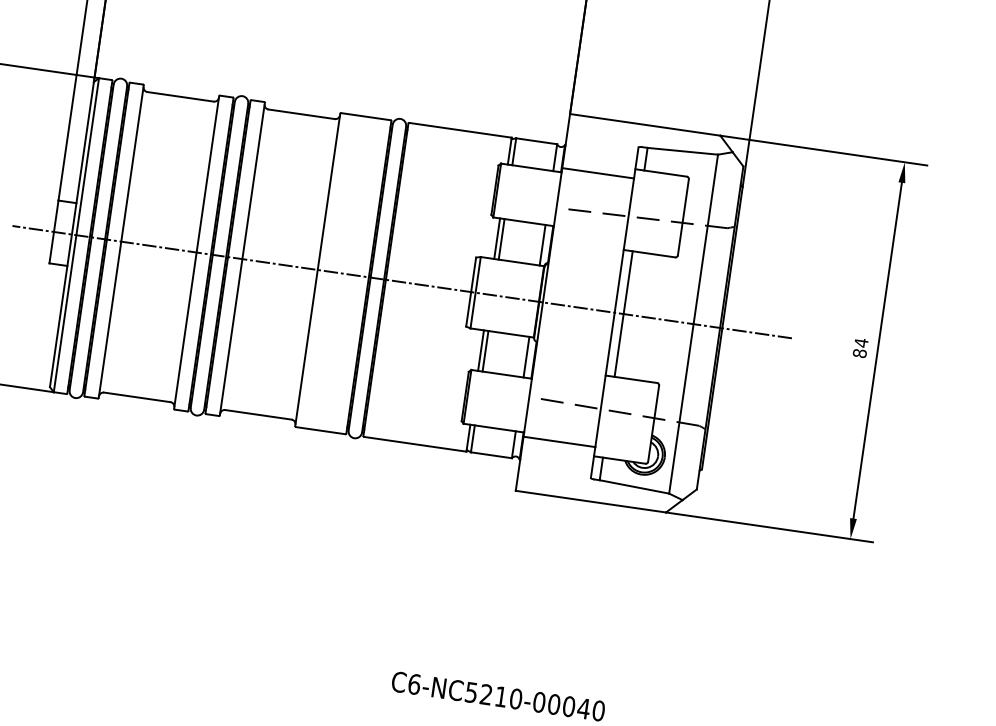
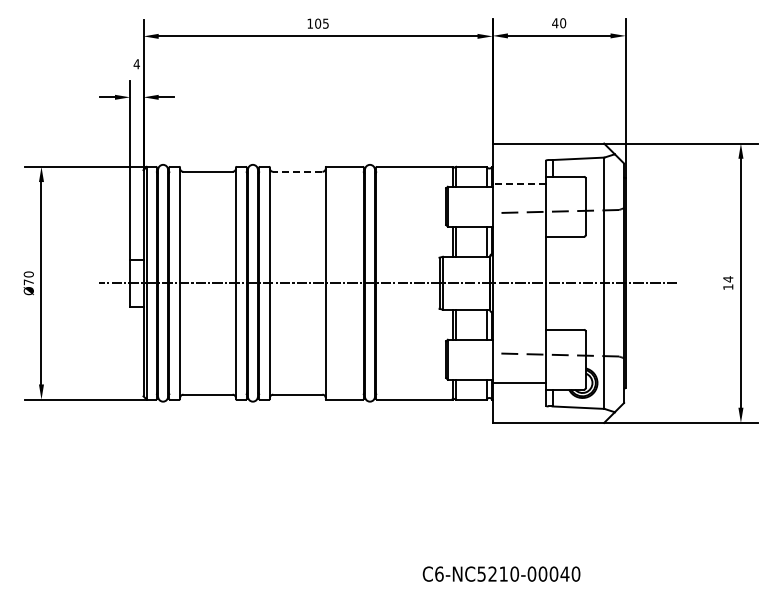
line: (301, 113) -> (297, 171), solid -> dashed
line: (598, 173) -> (519, 183), solid -> dashed
line: (623, 313) -> (552, 282), removed
text: (860, 353) -> (728, 287), 84 -> 14

